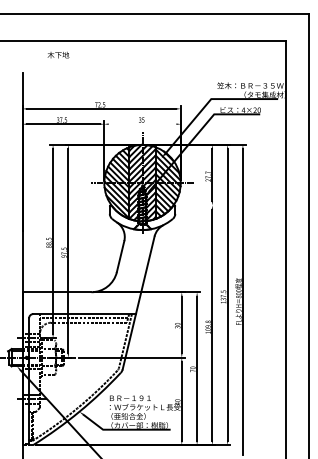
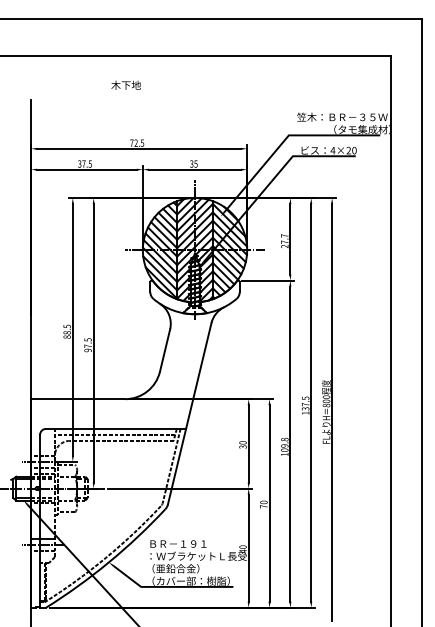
text: (57, 54) -> (125, 84), moved
line: (142, 124) -> (194, 169), added
line: (195, 205) -> (267, 280), added

